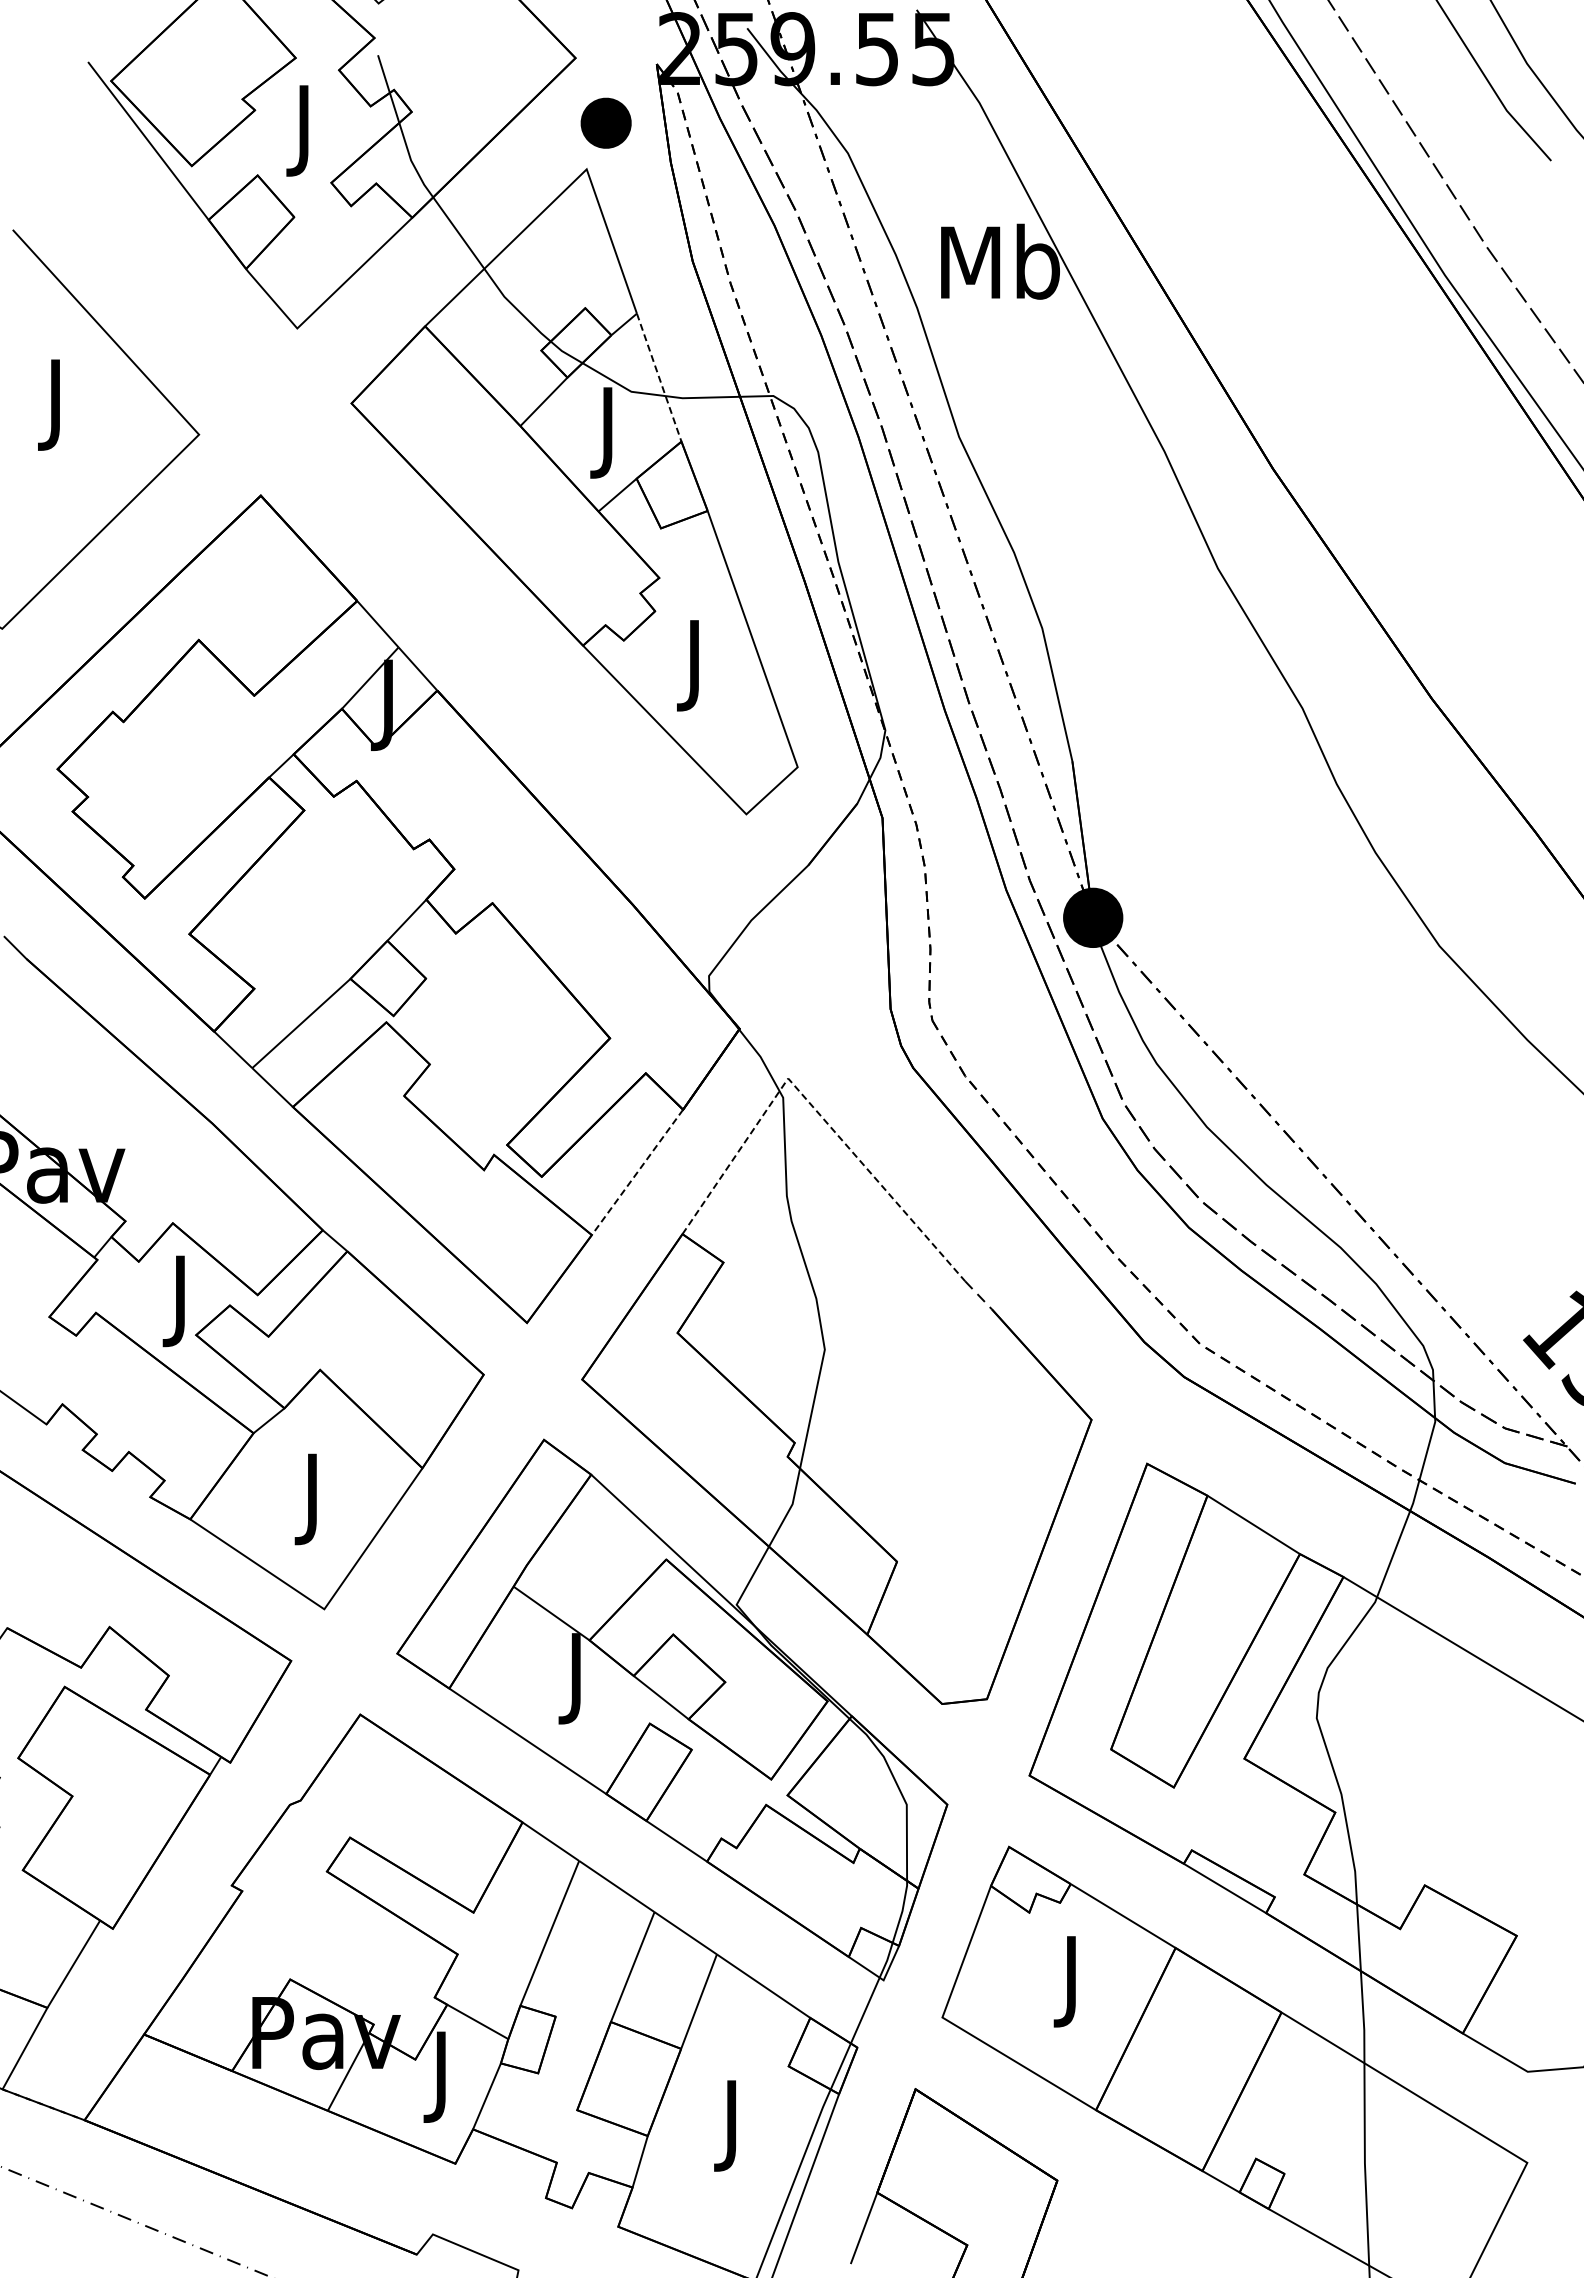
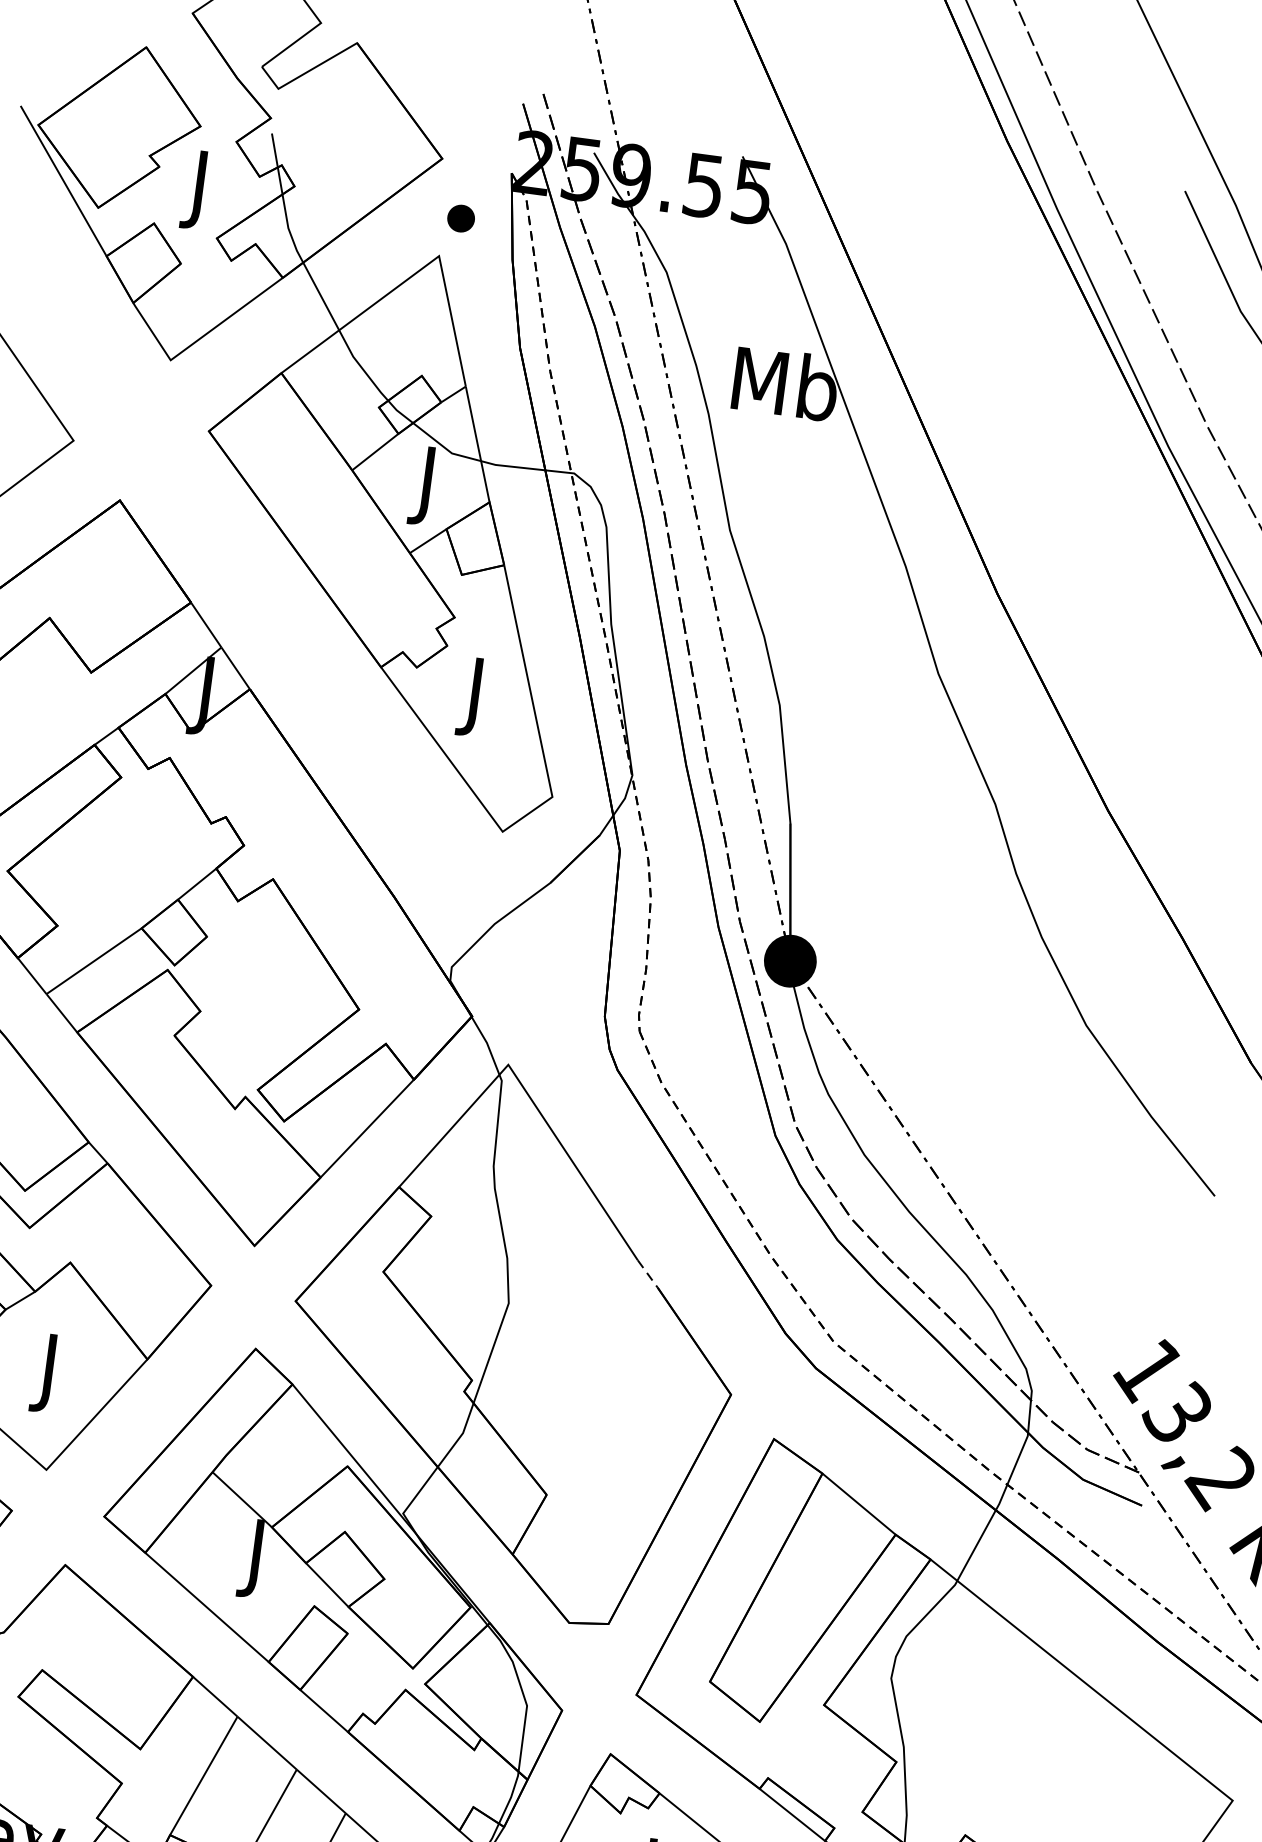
part: (605, 123) -> (460, 218), size x0.62
line: (659, 377) -> (477, 444), dashed -> solid
line: (814, 1108) -> (527, 1093), dashed -> solid
line: (637, 1172) -> (367, 1128), dashed -> solid

